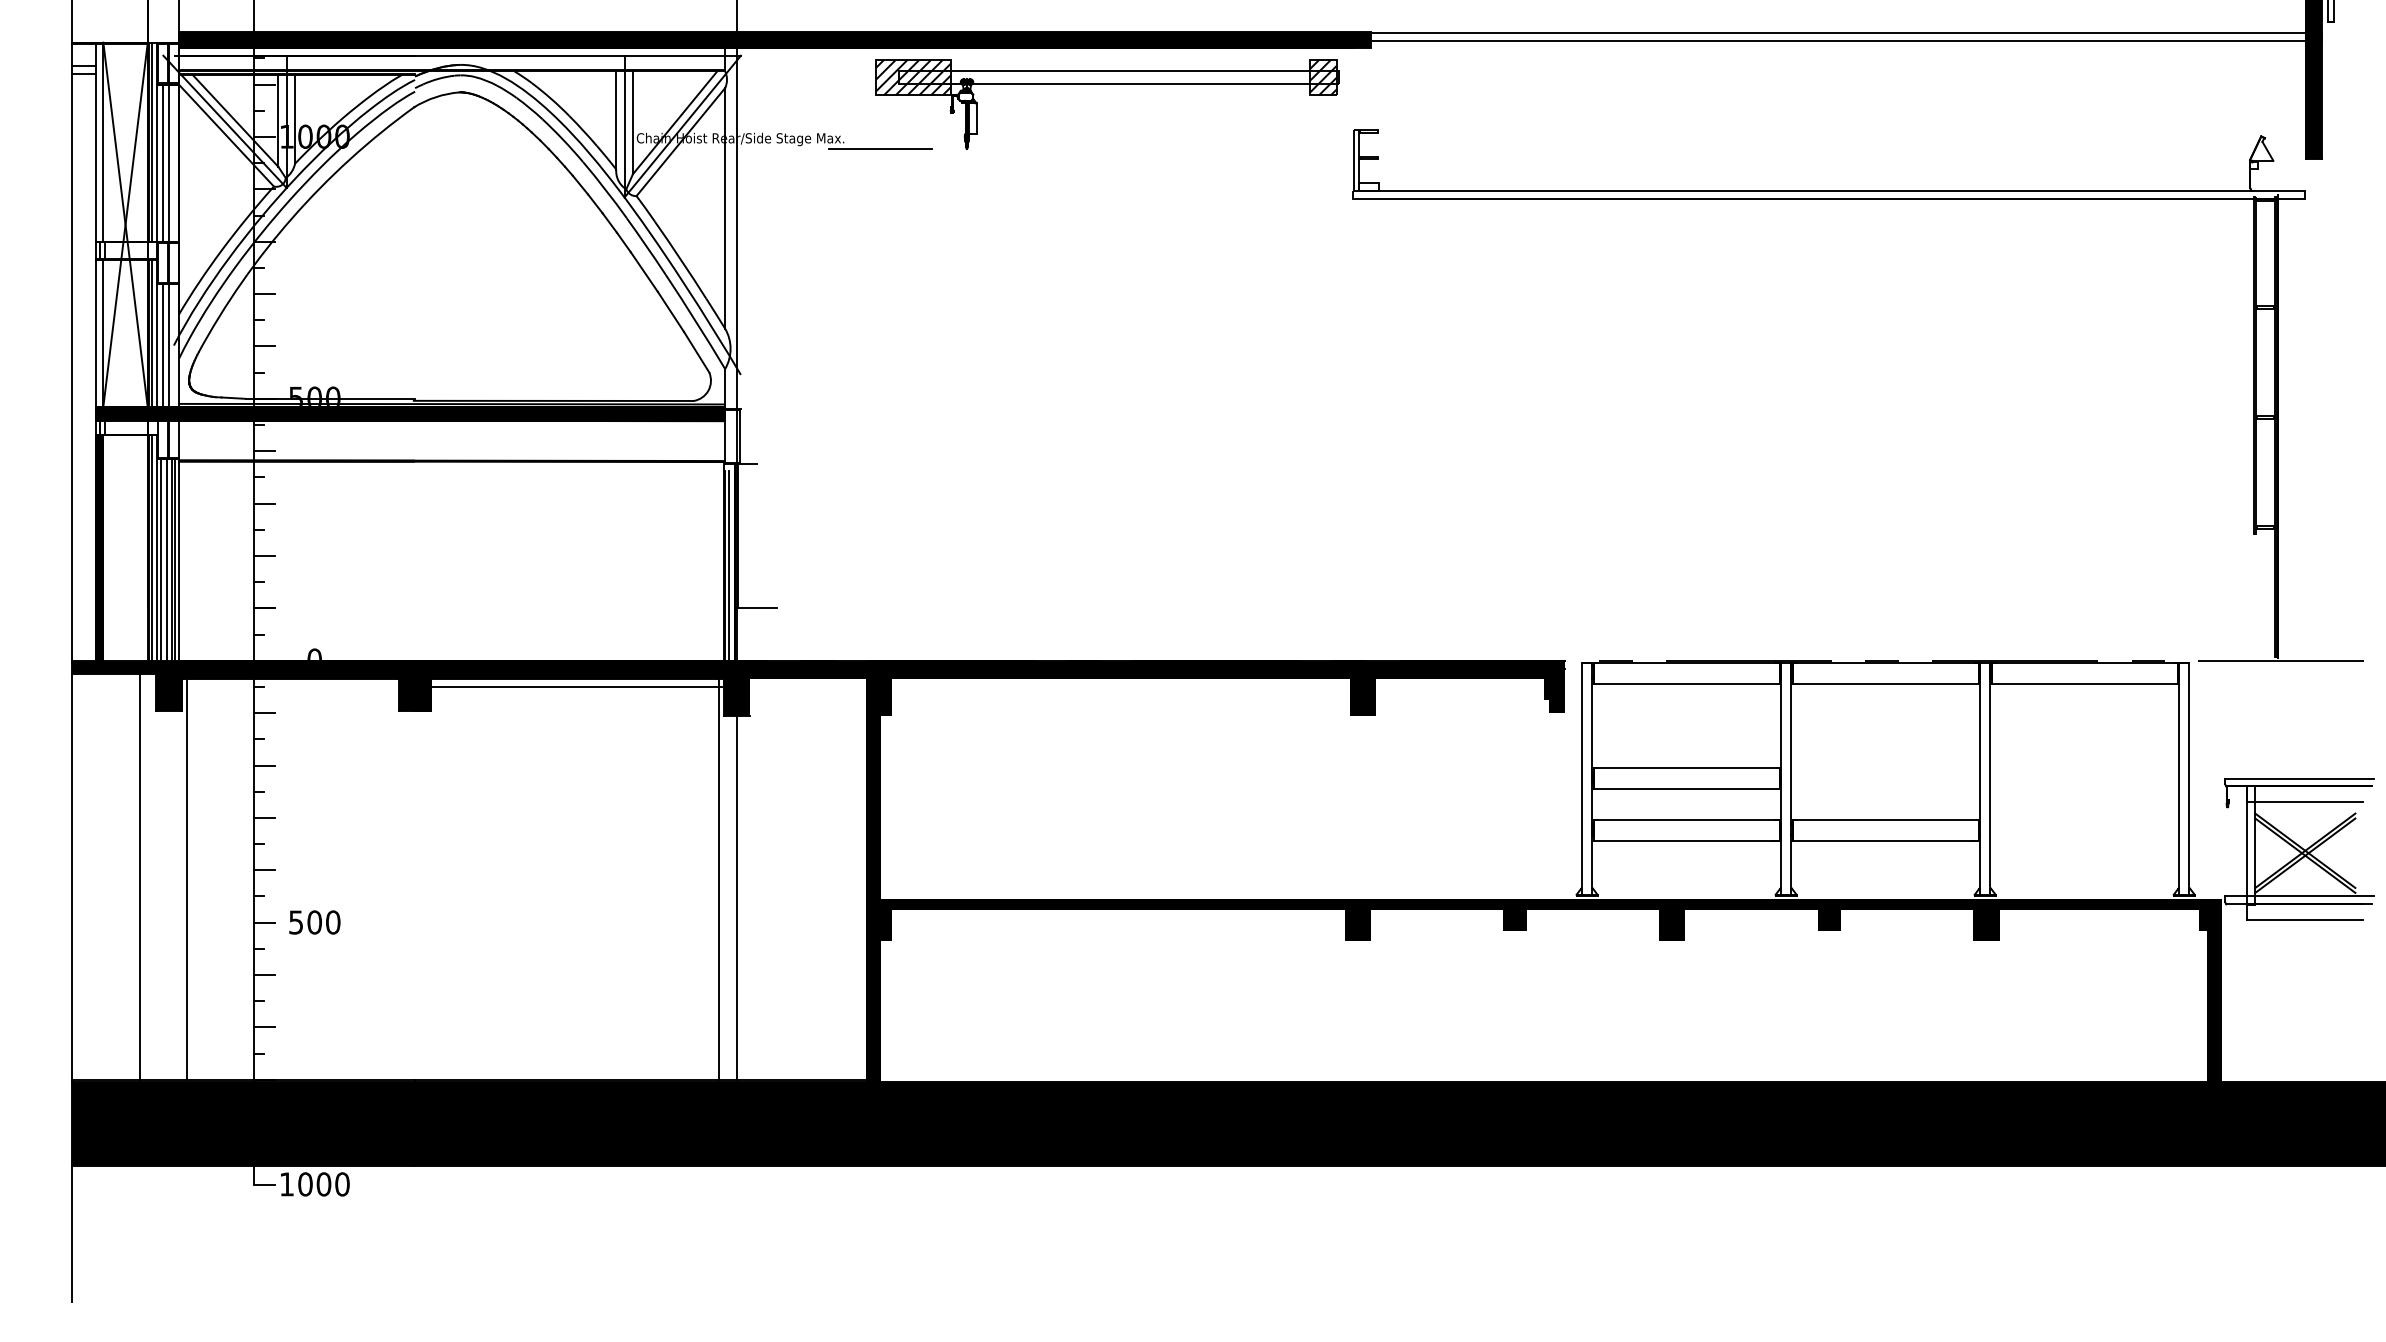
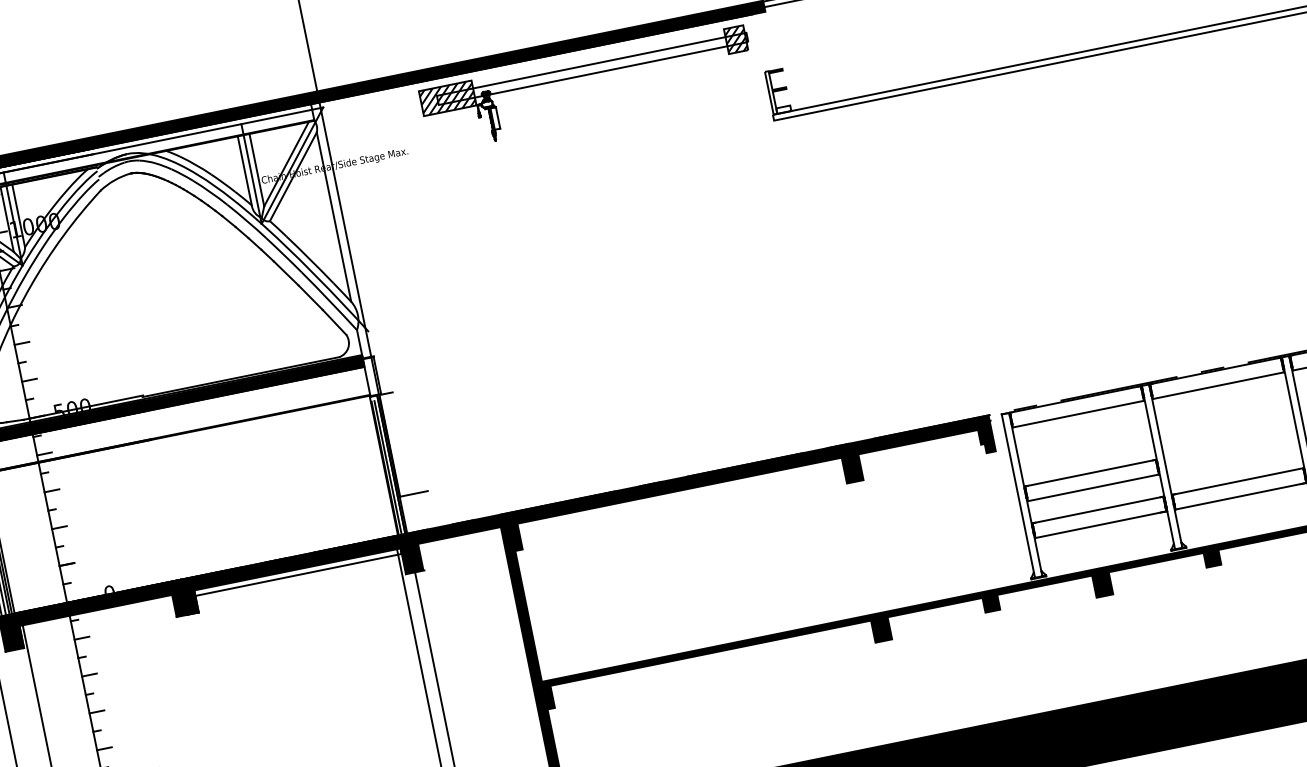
line: (880, 148) -> (434, 152), removed

